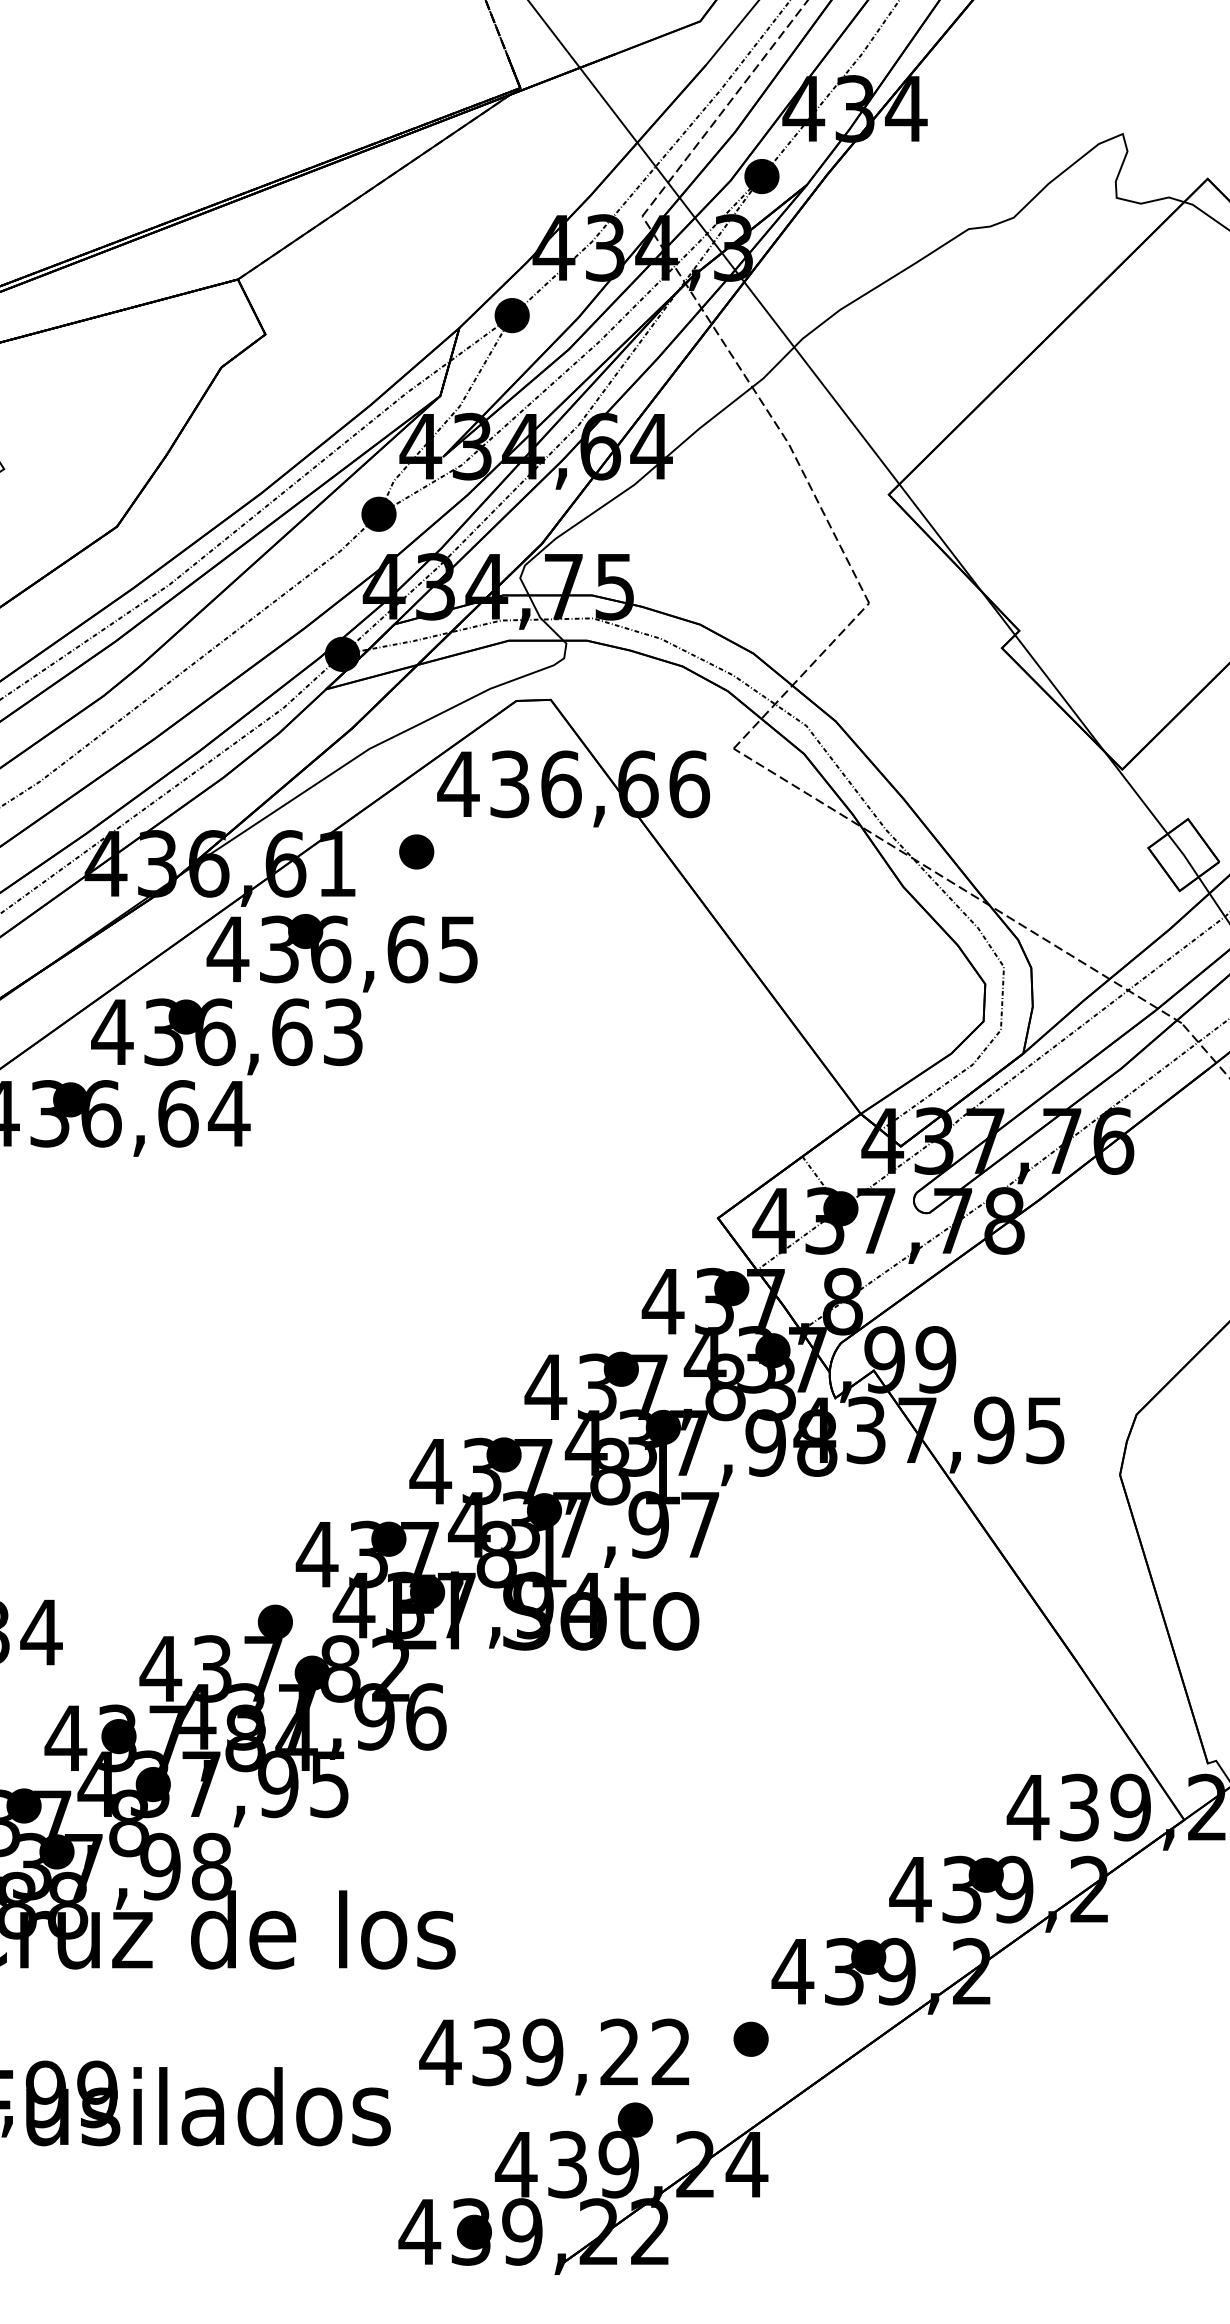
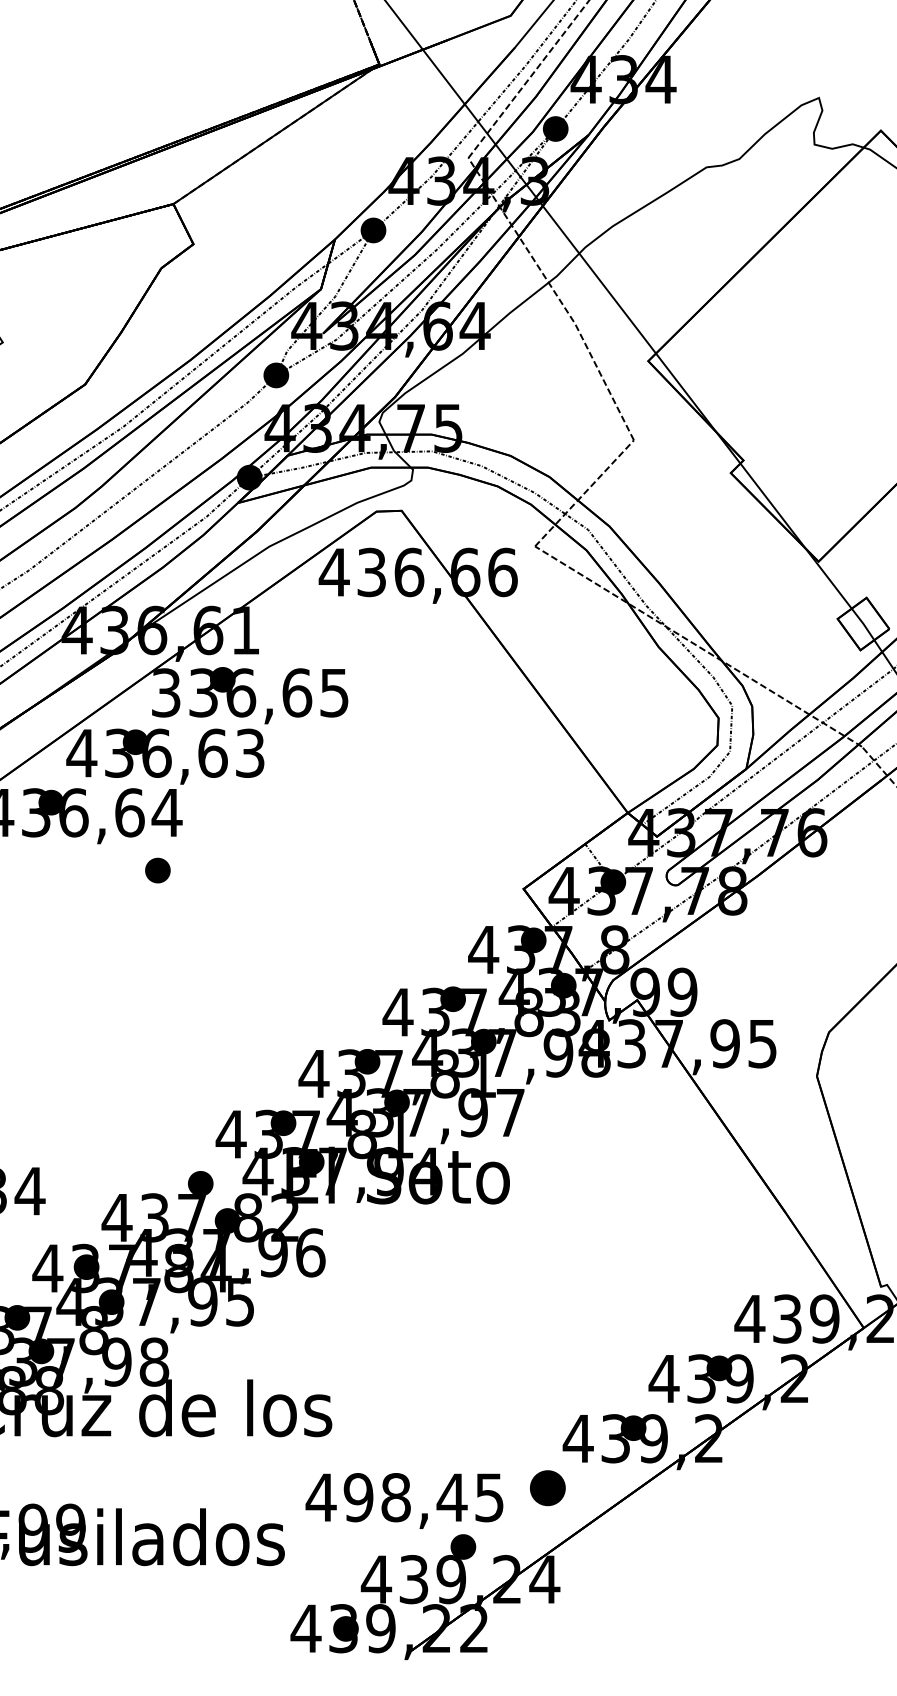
part: (416, 851) -> (157, 870), moved
text: (227, 949) -> (165, 692), 436,65 -> 336,65
part: (750, 2038) -> (547, 1487), size x1.4
text: (580, 2052) -> (423, 1497), 439,22 -> 498,45

